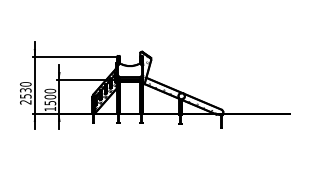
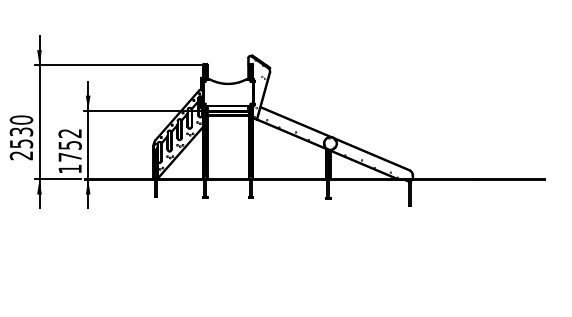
text: (50, 96) -> (70, 144), 1500 -> 1752

